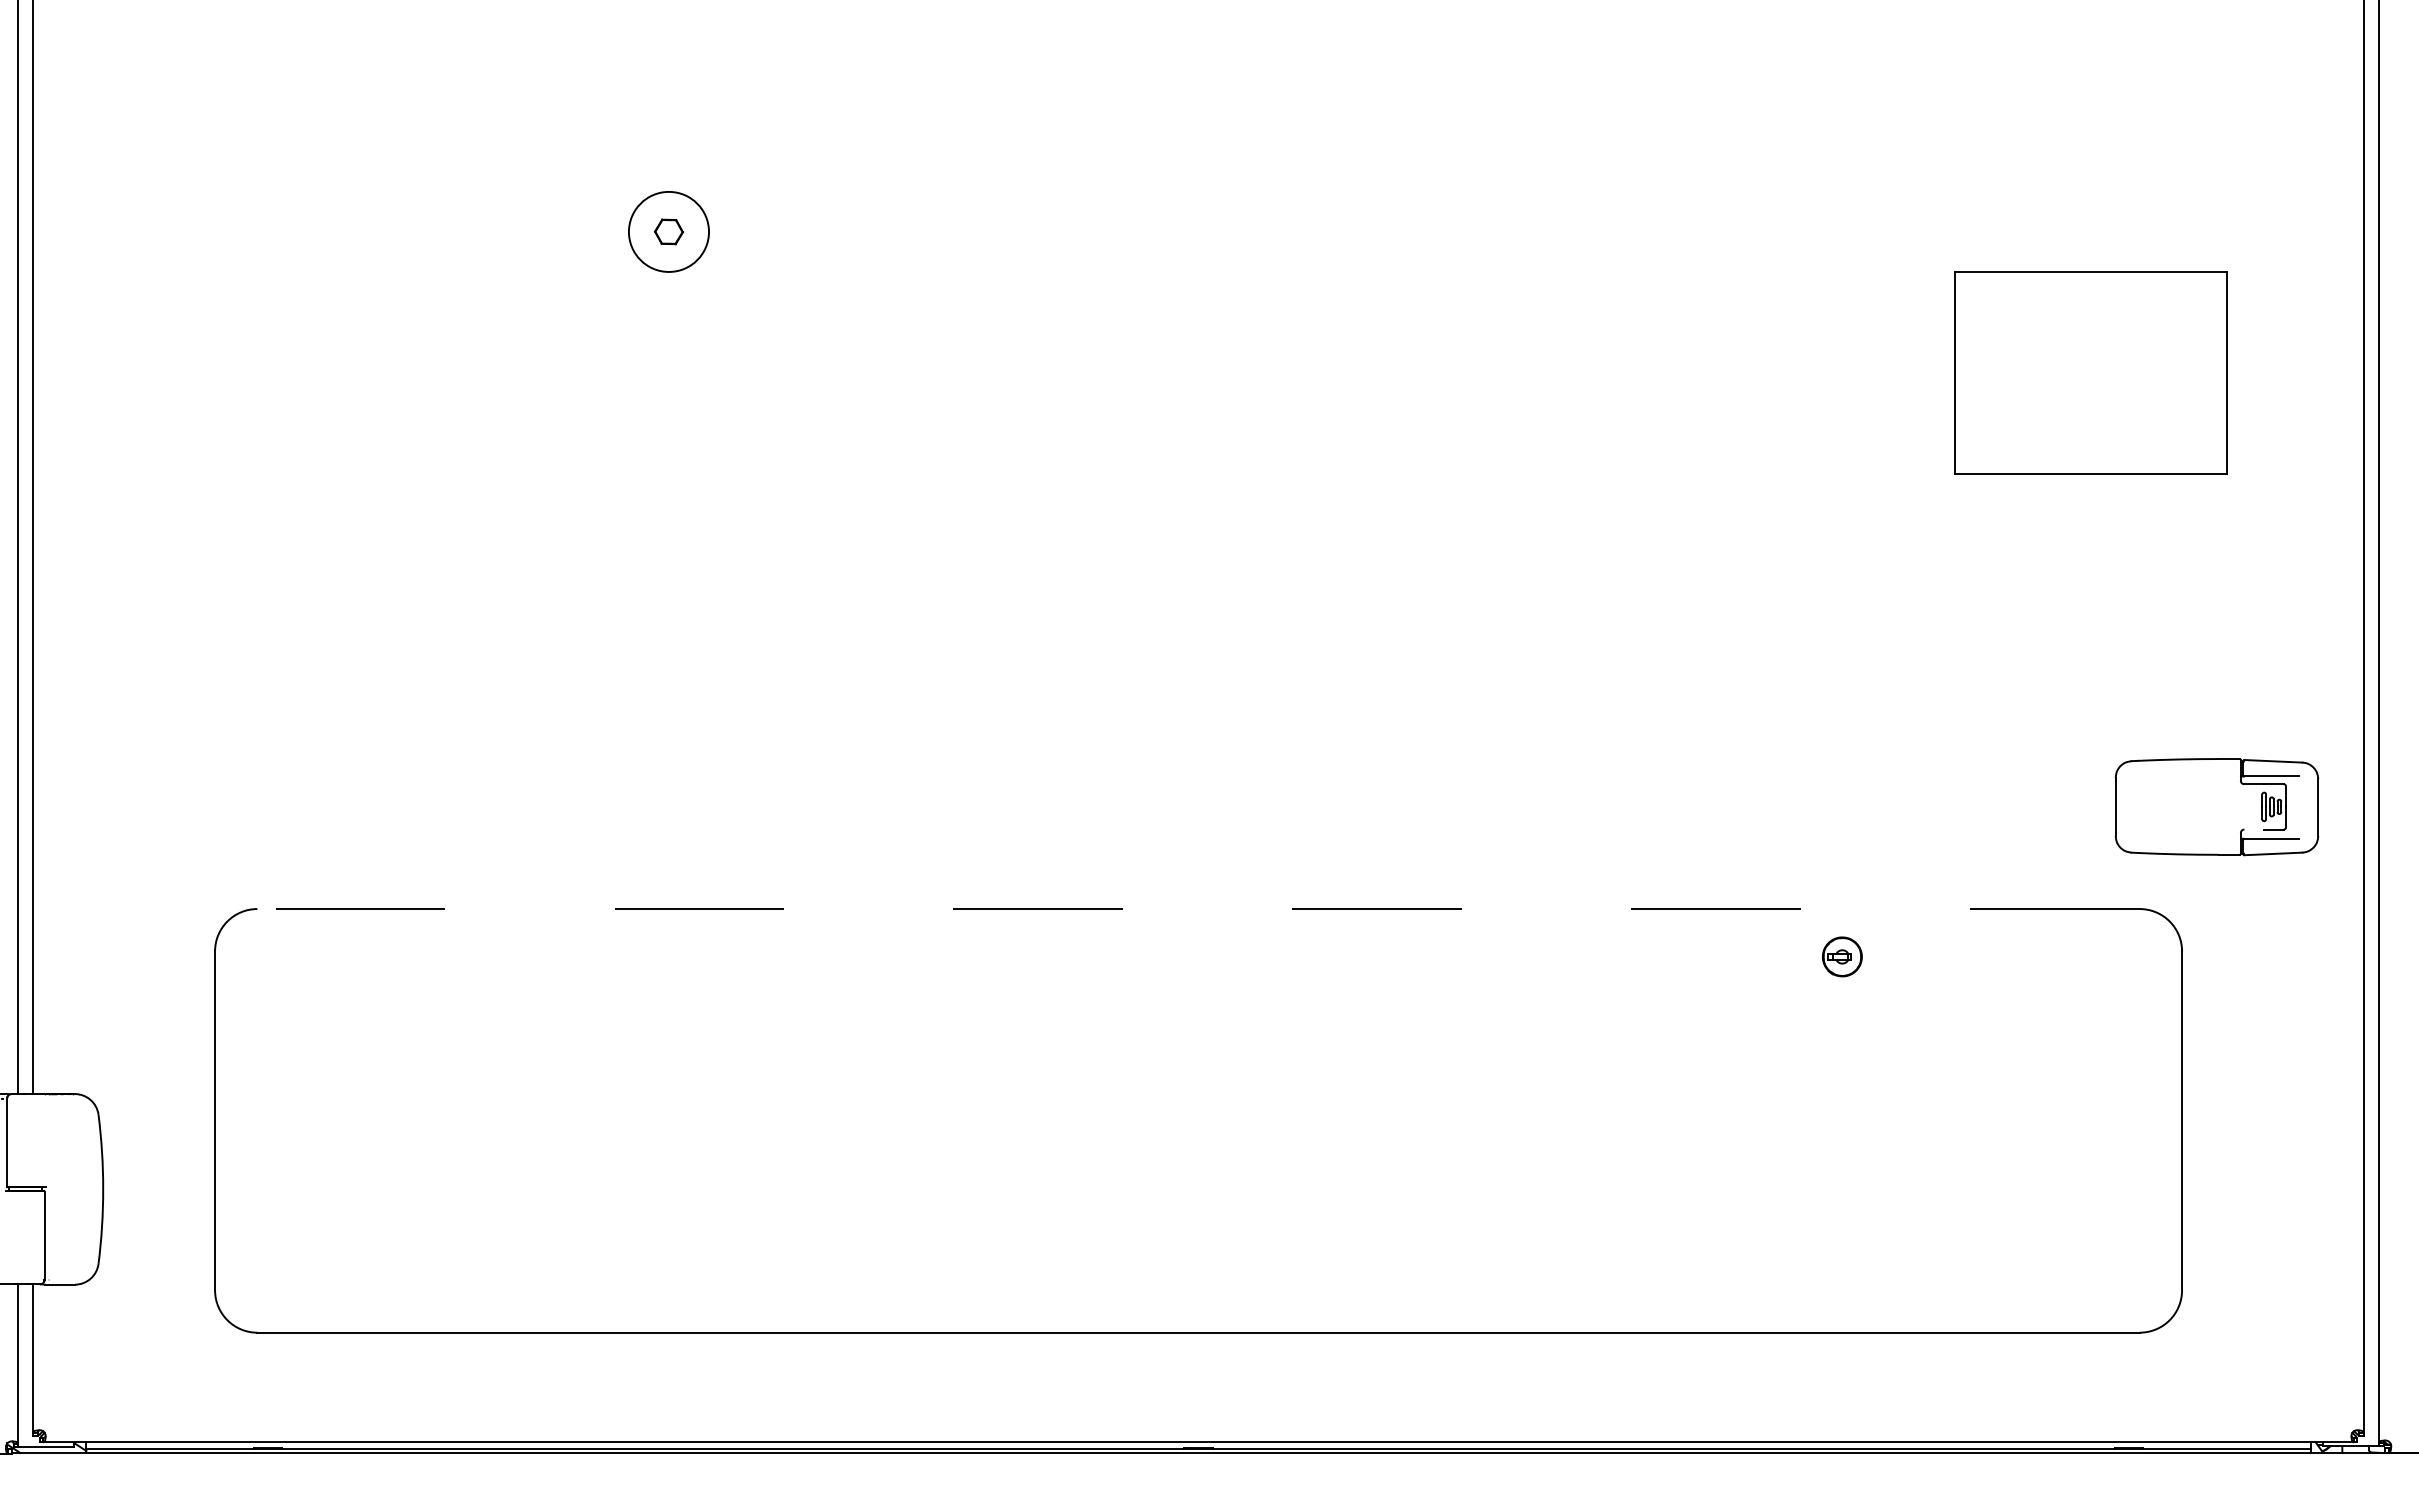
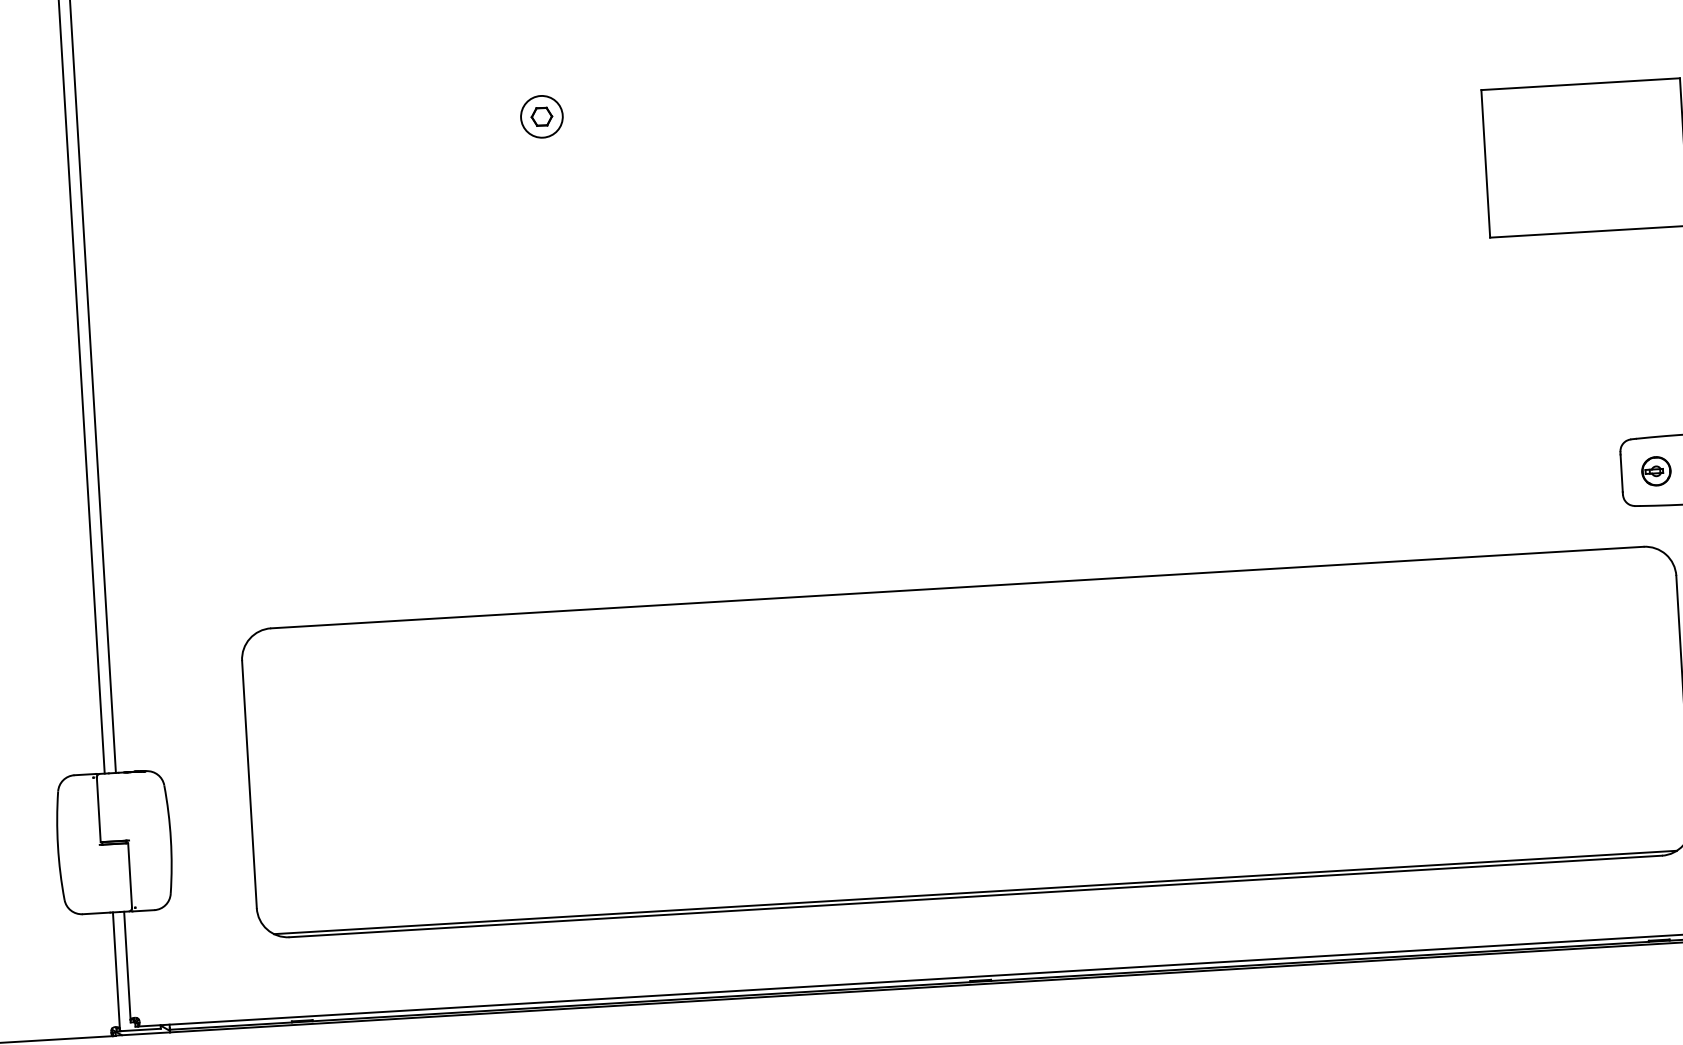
circle: (668, 231) -> (541, 116), size x0.71
line: (1198, 909) -> (957, 587), dashed -> solid
part: (1842, 956) -> (1656, 471), moved
line: (1198, 1327) -> (975, 892), added

